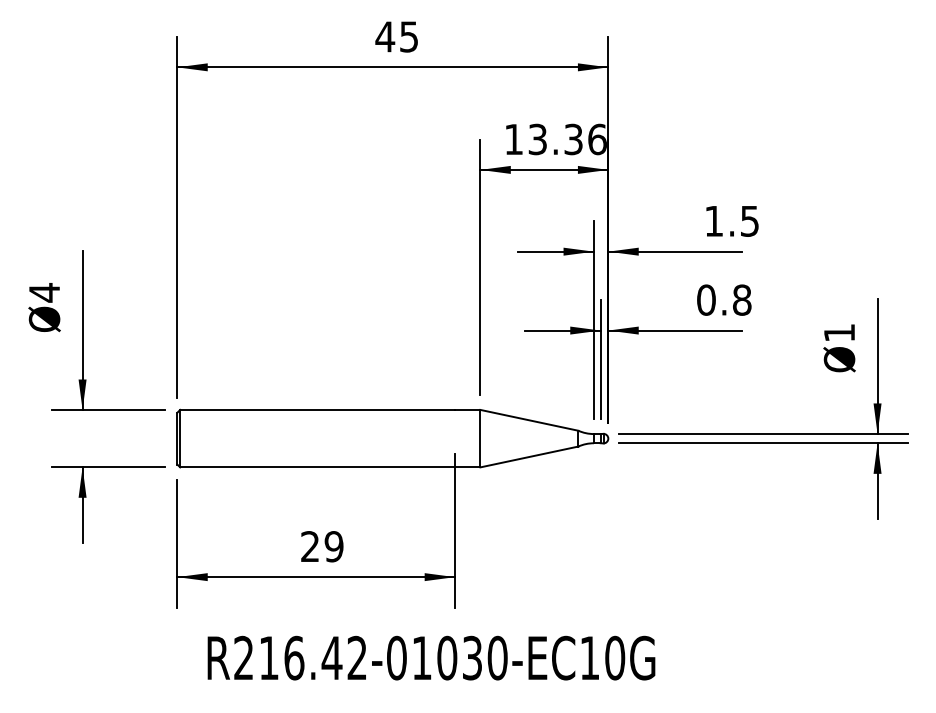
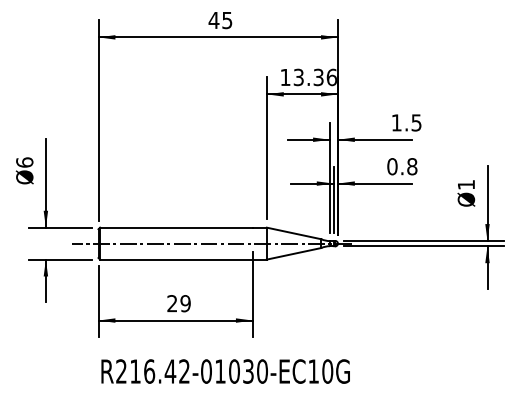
text: (44, 292) -> (24, 162), Ø4 -> Ø6
line: (380, 438) -> (211, 243), added
text: (431, 658) -> (225, 371), moved

